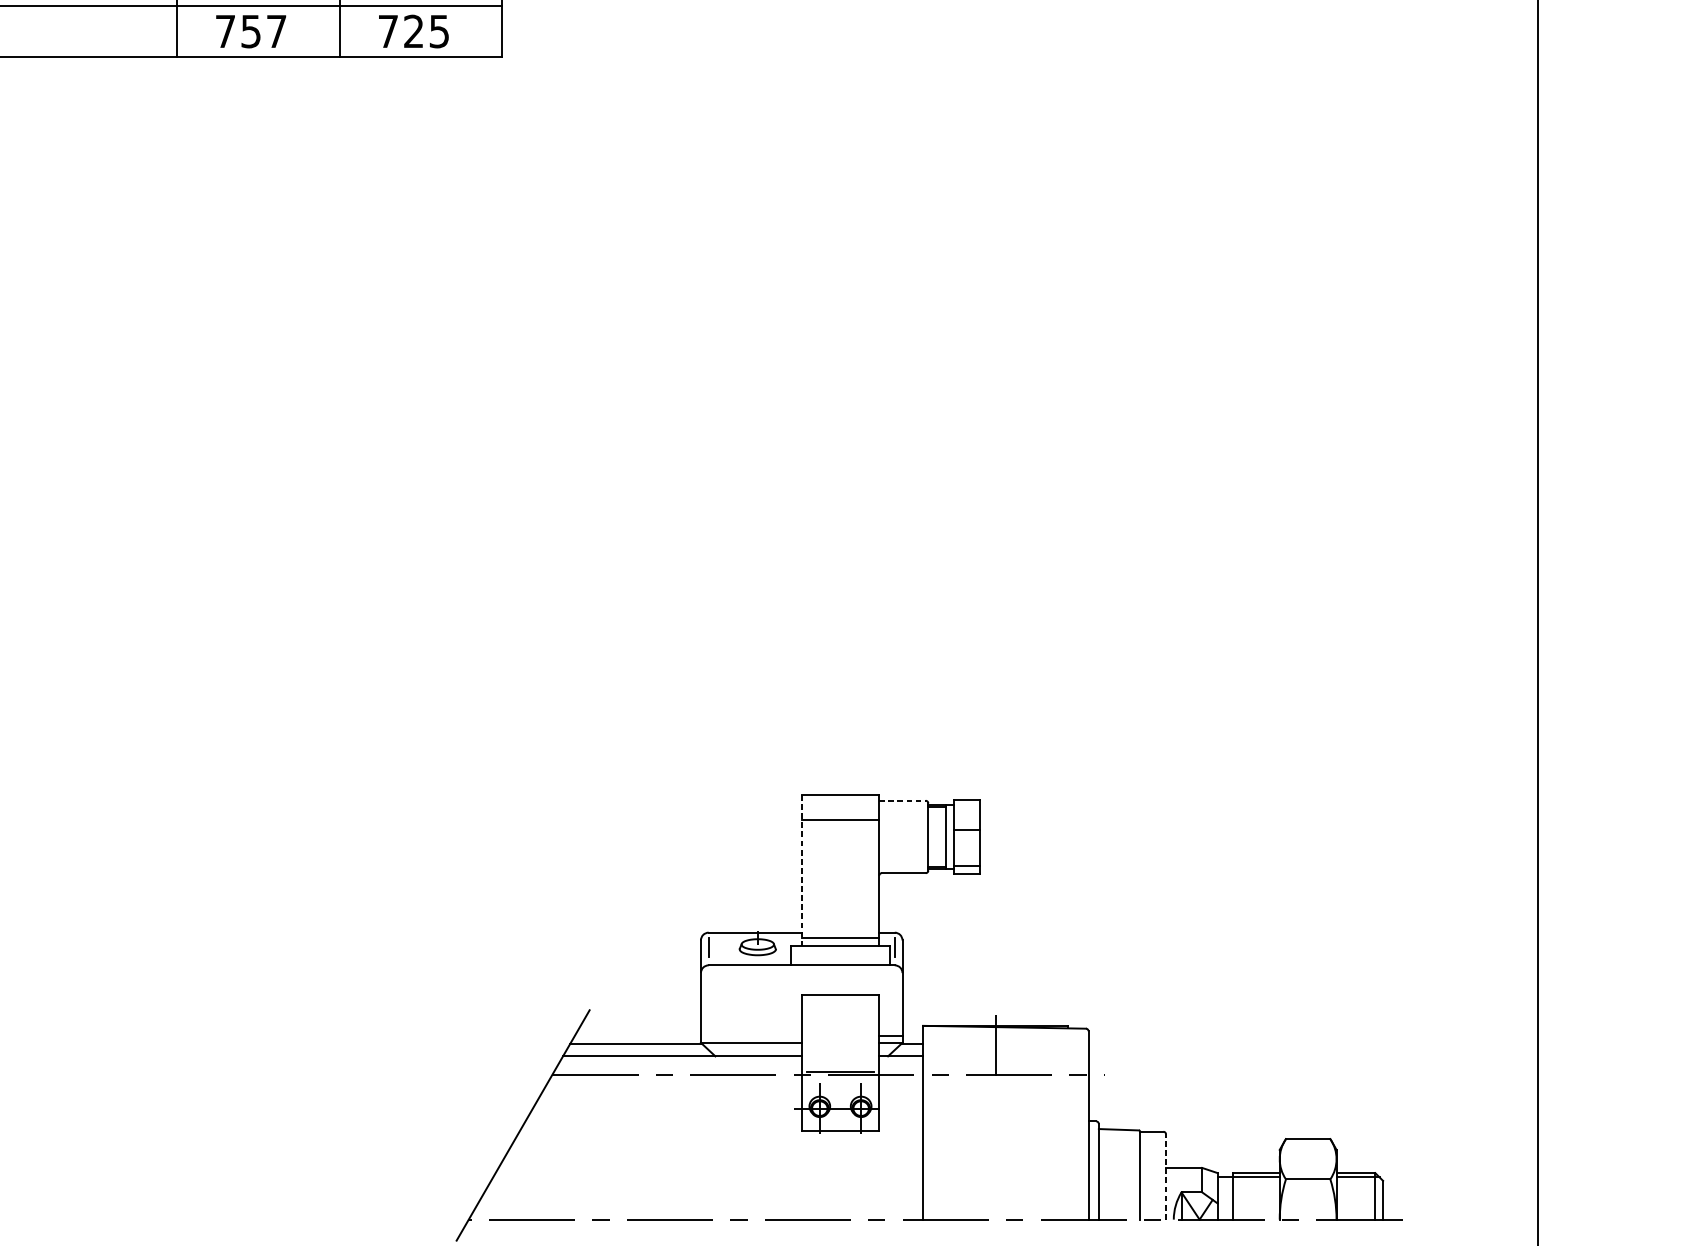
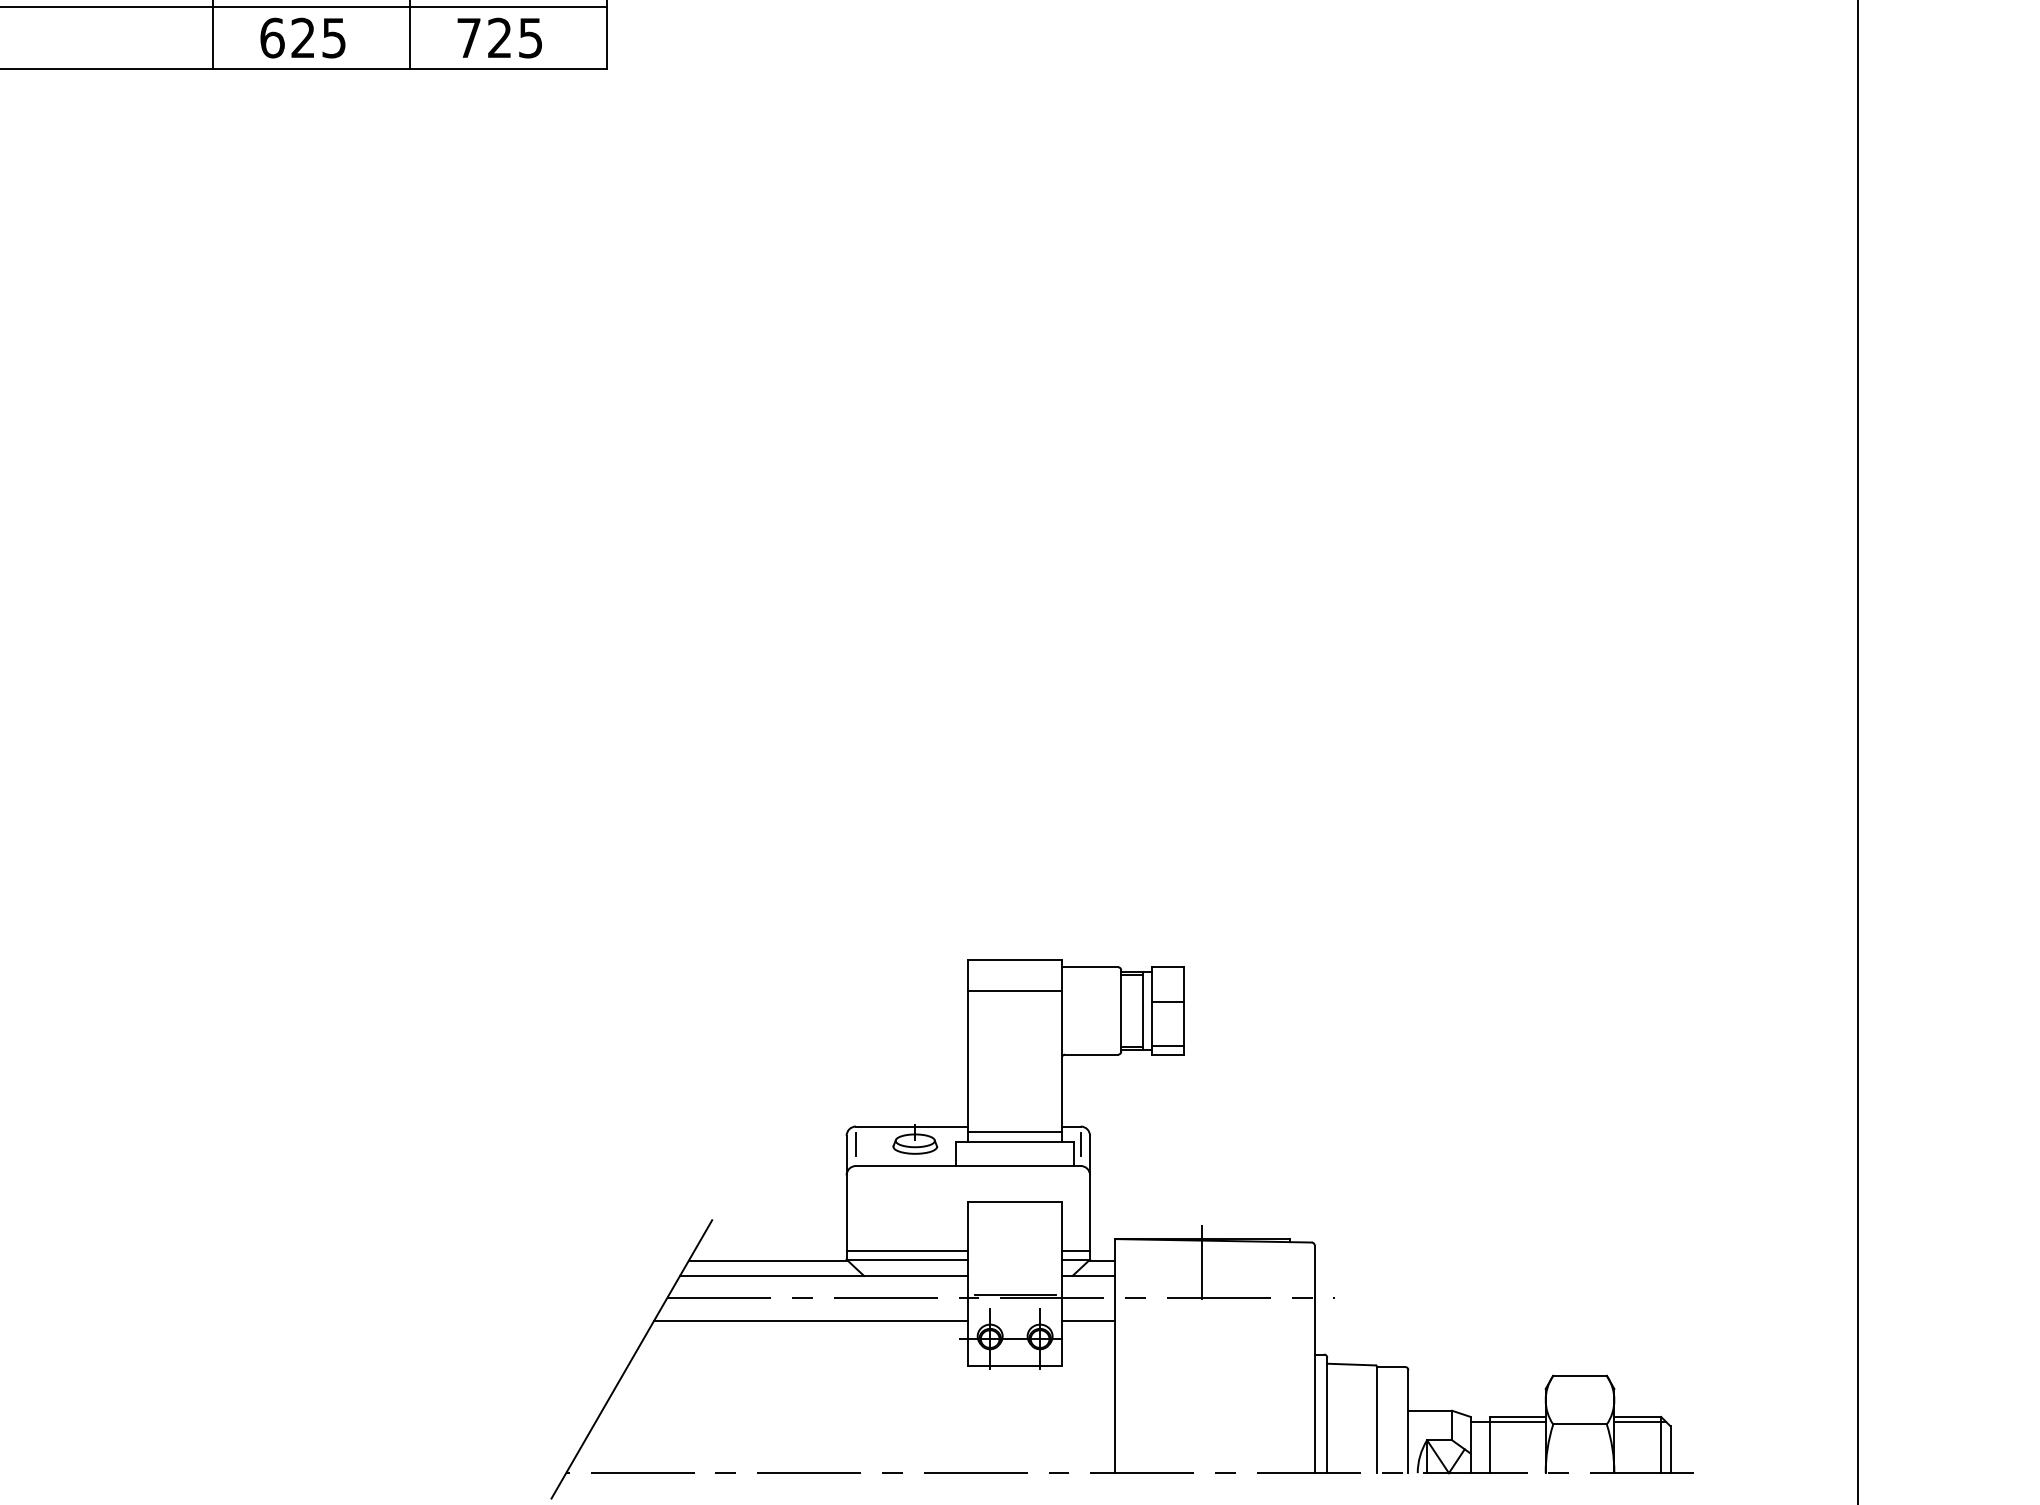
text: (250, 31) -> (302, 37), 757 -> 625
line: (902, 800) -> (1090, 967), dashed -> solid
line: (801, 870) -> (968, 1051), dashed -> solid
line: (751, 1035) -> (907, 1250), added
line: (671, 1093) -> (811, 1320), added
line: (901, 1093) -> (1088, 1320), added
line: (1166, 1176) -> (1408, 1421), dashed -> solid

